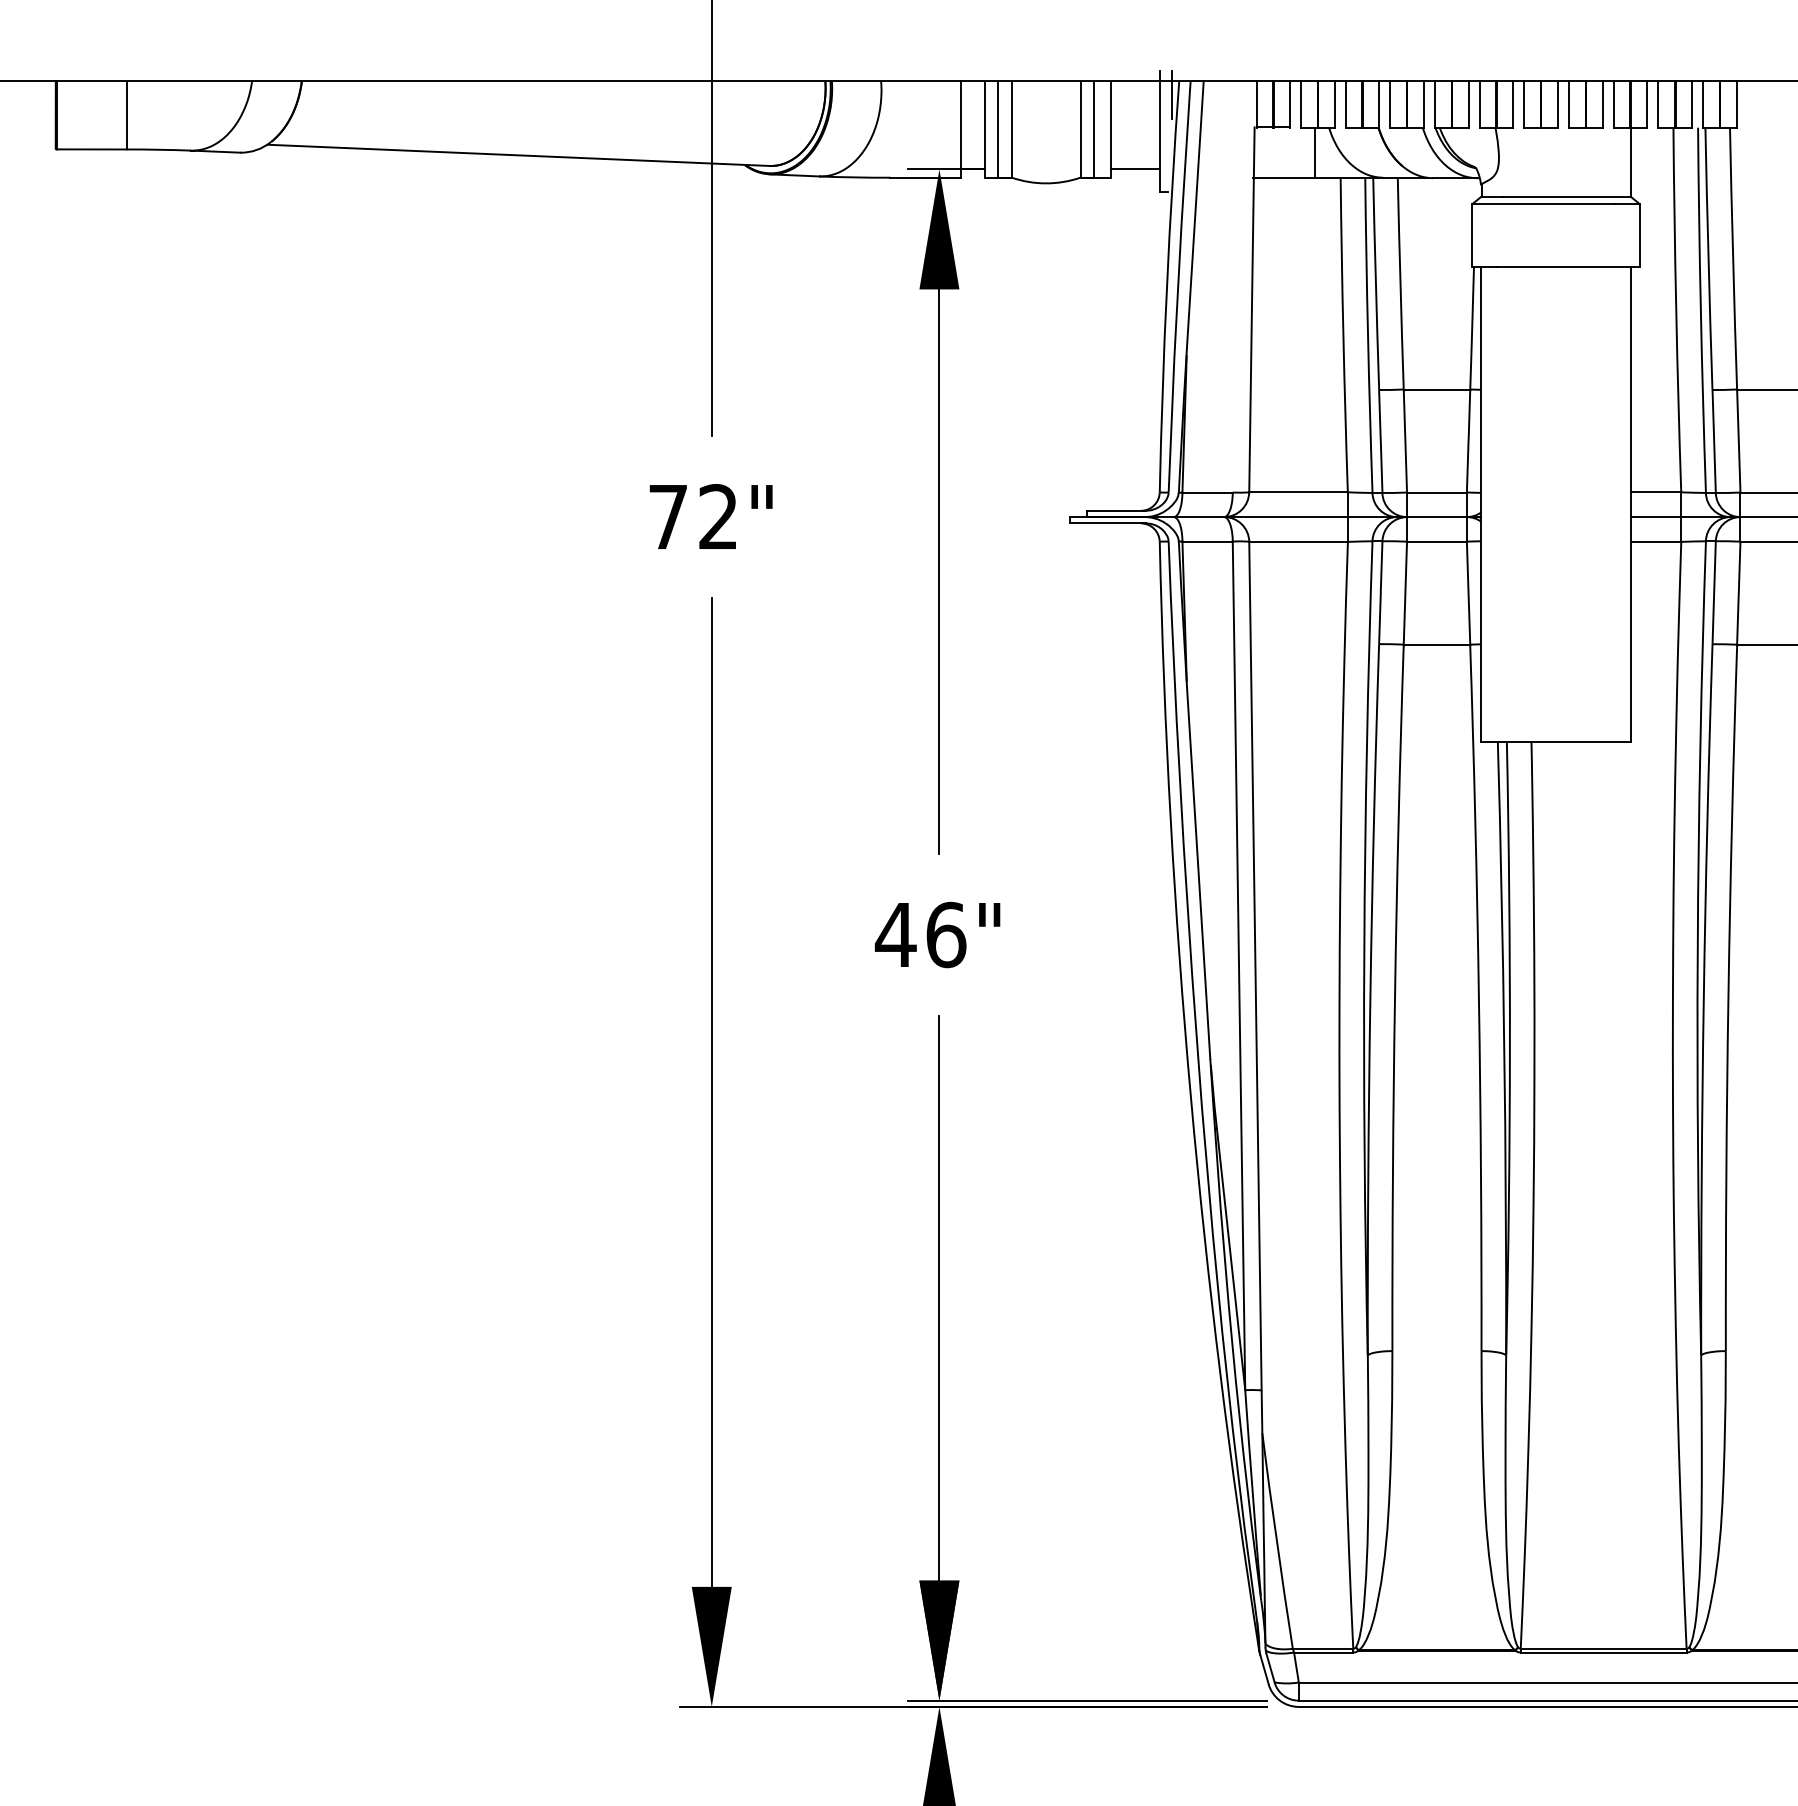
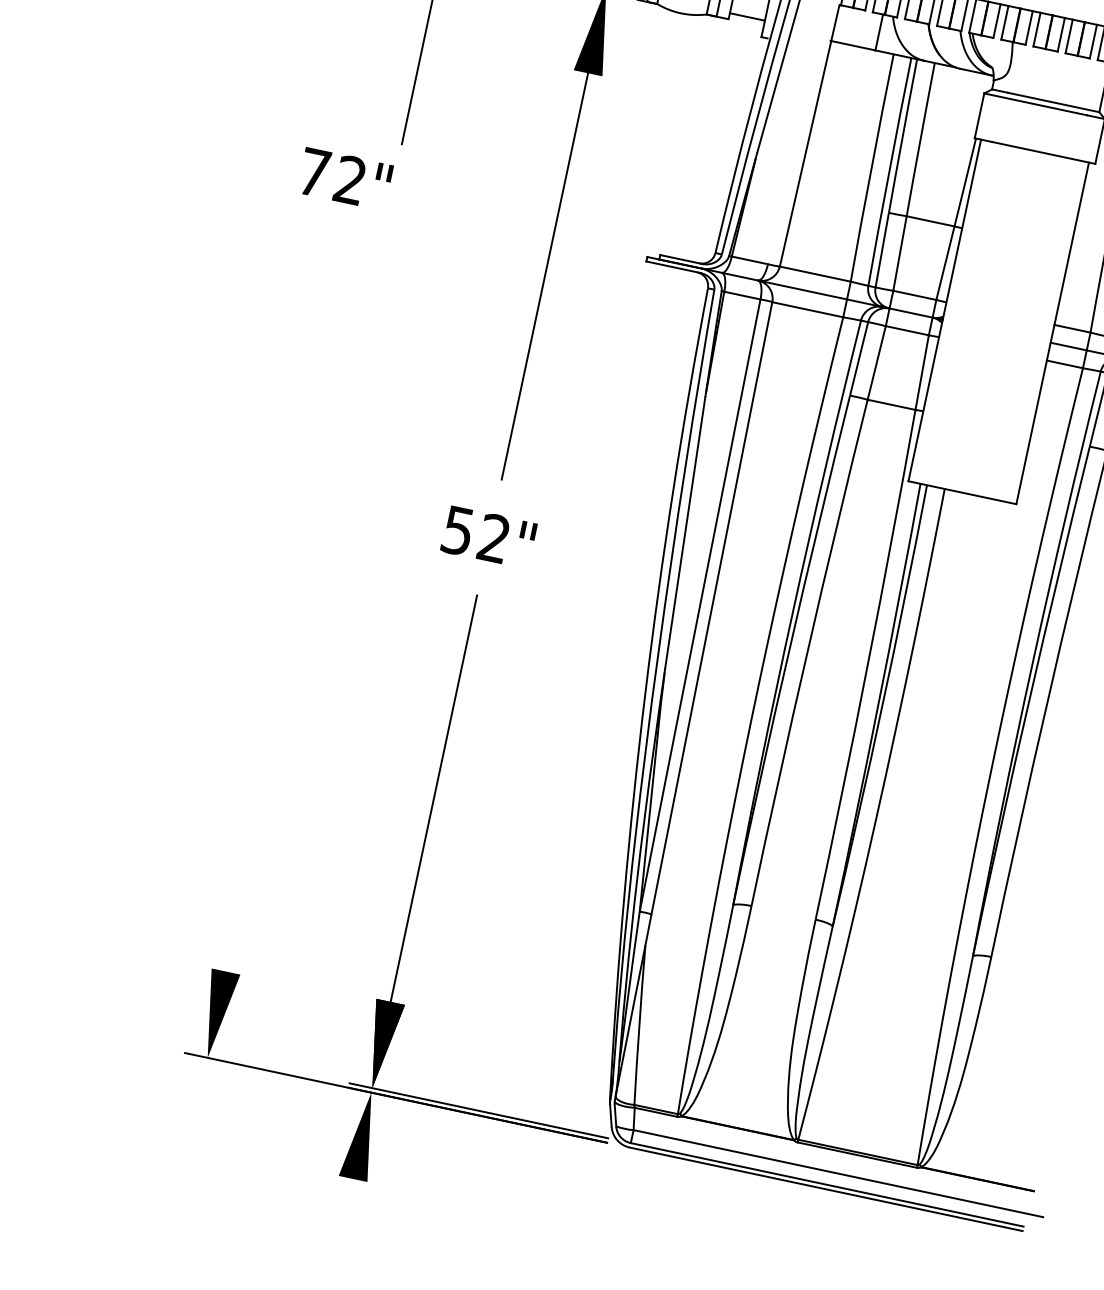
text: (710, 516) -> (344, 178), moved
text: (920, 934) -> (475, 534), 46" -> 52"
line: (711, 1091) -> (301, 615), removed

